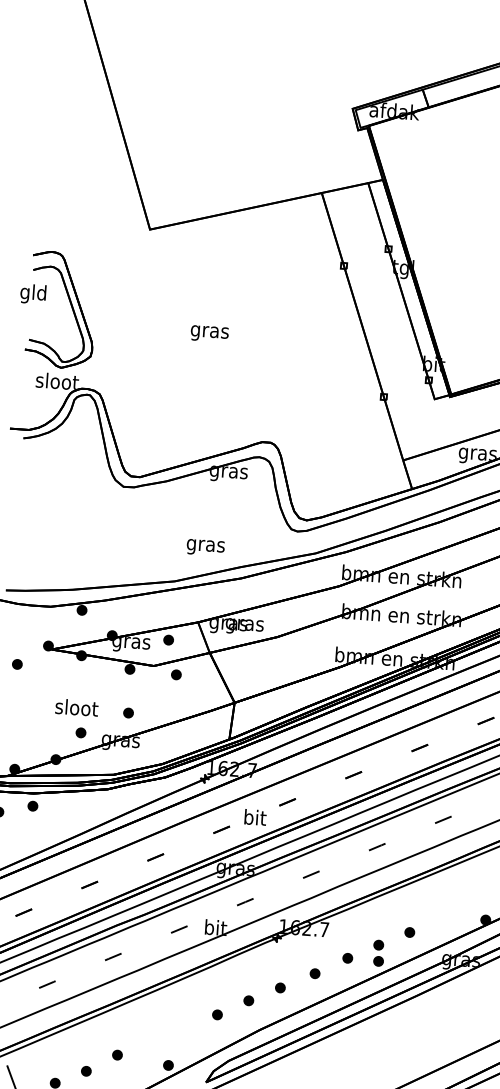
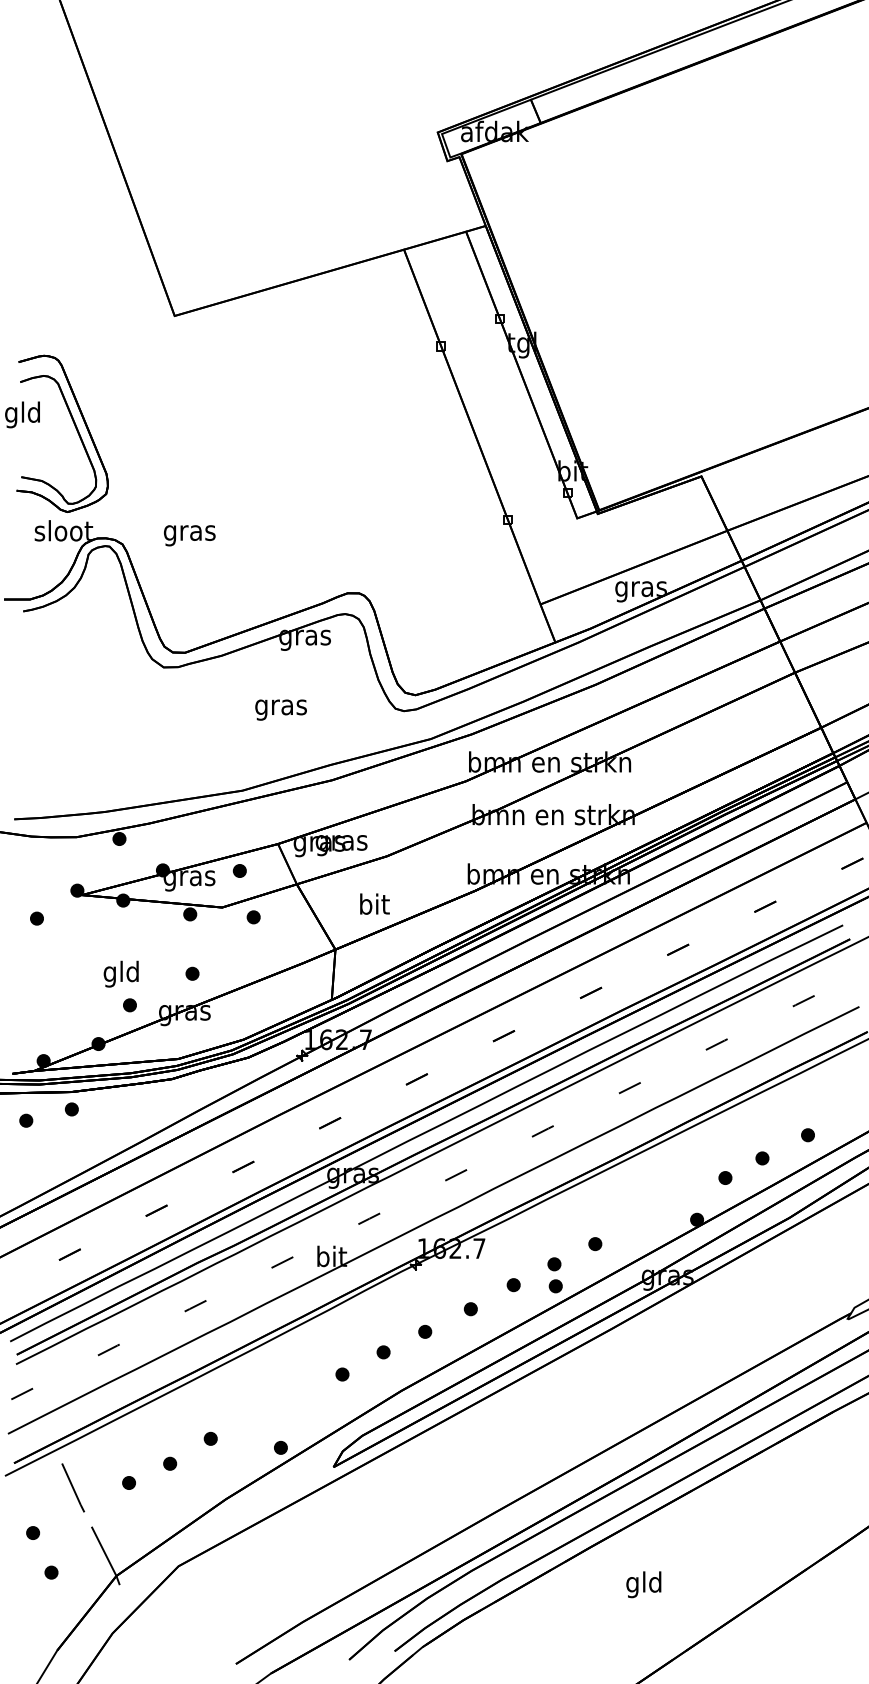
text: (209, 333) -> (189, 535), moved
text: (205, 547) -> (280, 709), moved
text: (76, 709) -> (121, 973), sloot -> gld
text: (255, 817) -> (374, 903), moved

